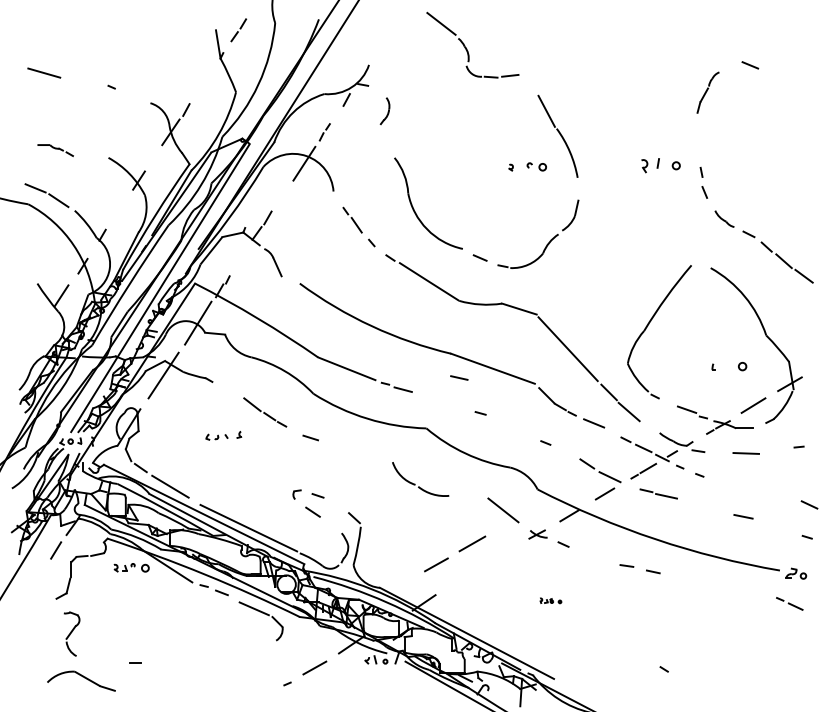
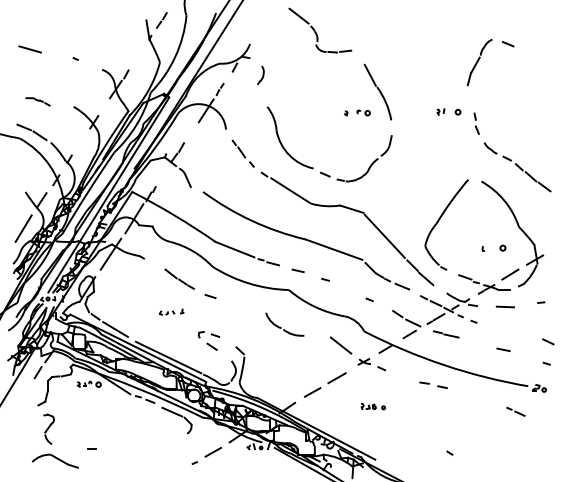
part: (707, 92) -> (479, 62), size x1.67
part: (650, 164) -> (440, 111), size x0.62
line: (34, 337) -> (23, 228), added
line: (458, 377) -> (297, 270), moved
part: (223, 435) -> (171, 311), moved
line: (458, 551) -> (327, 383), moved
part: (549, 600) -> (372, 406), size x1.67
line: (789, 603) -> (515, 411), moved

